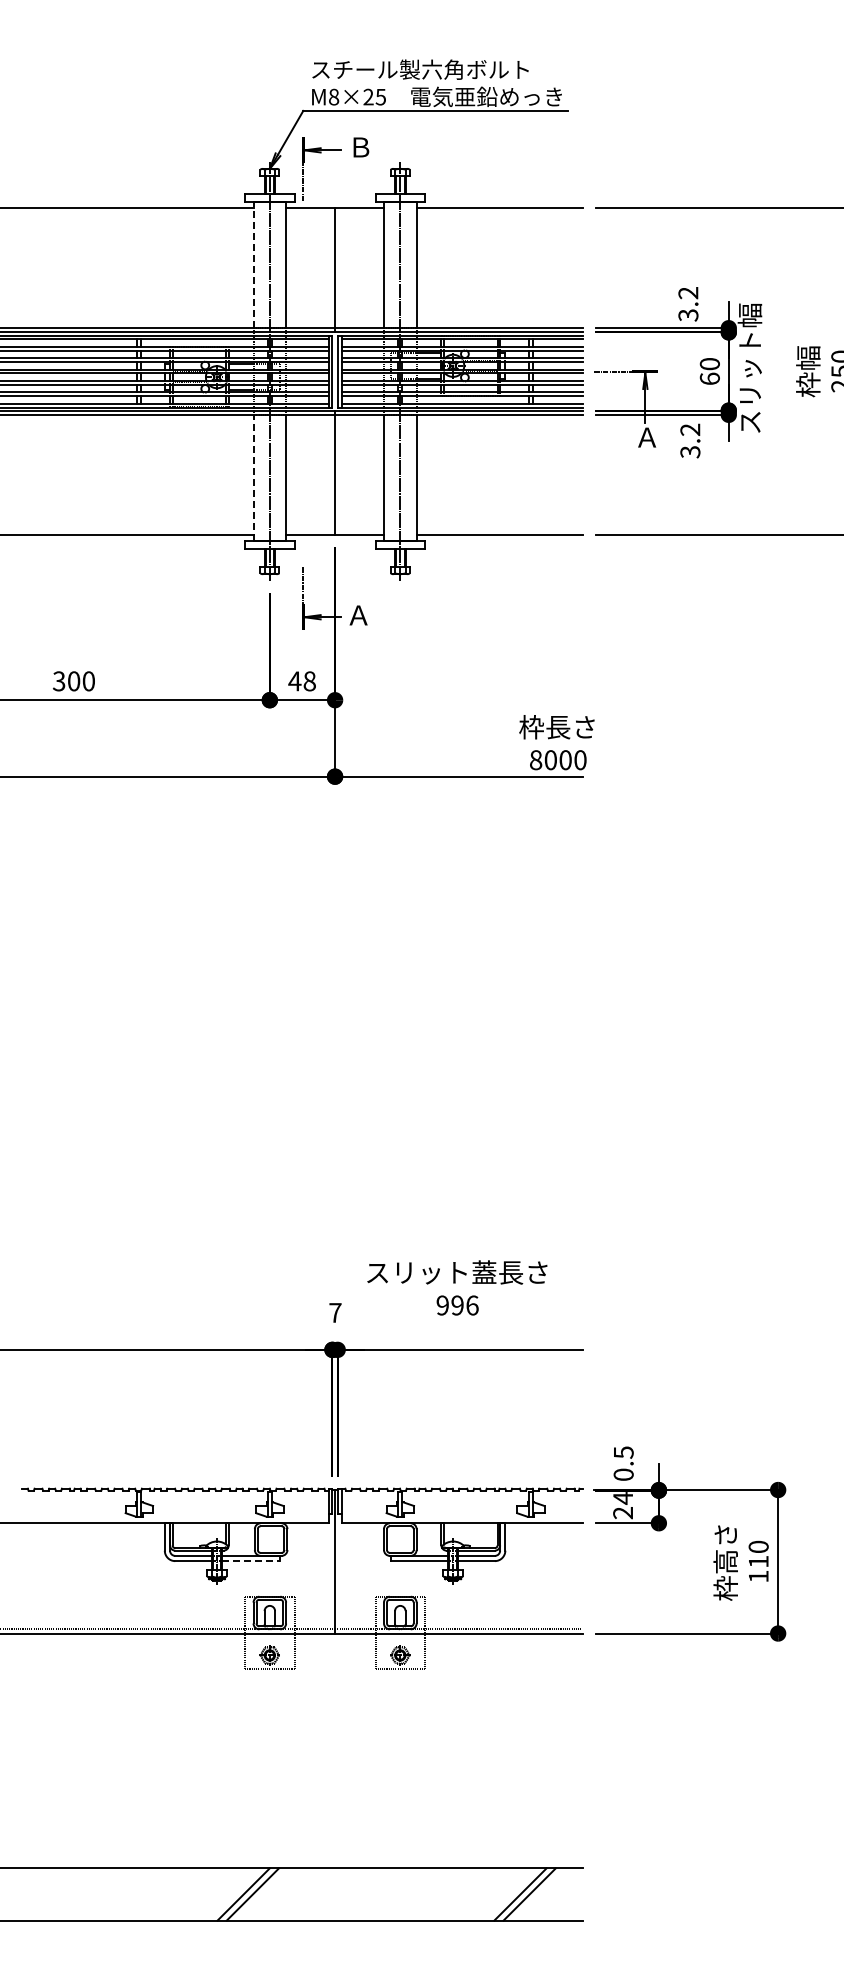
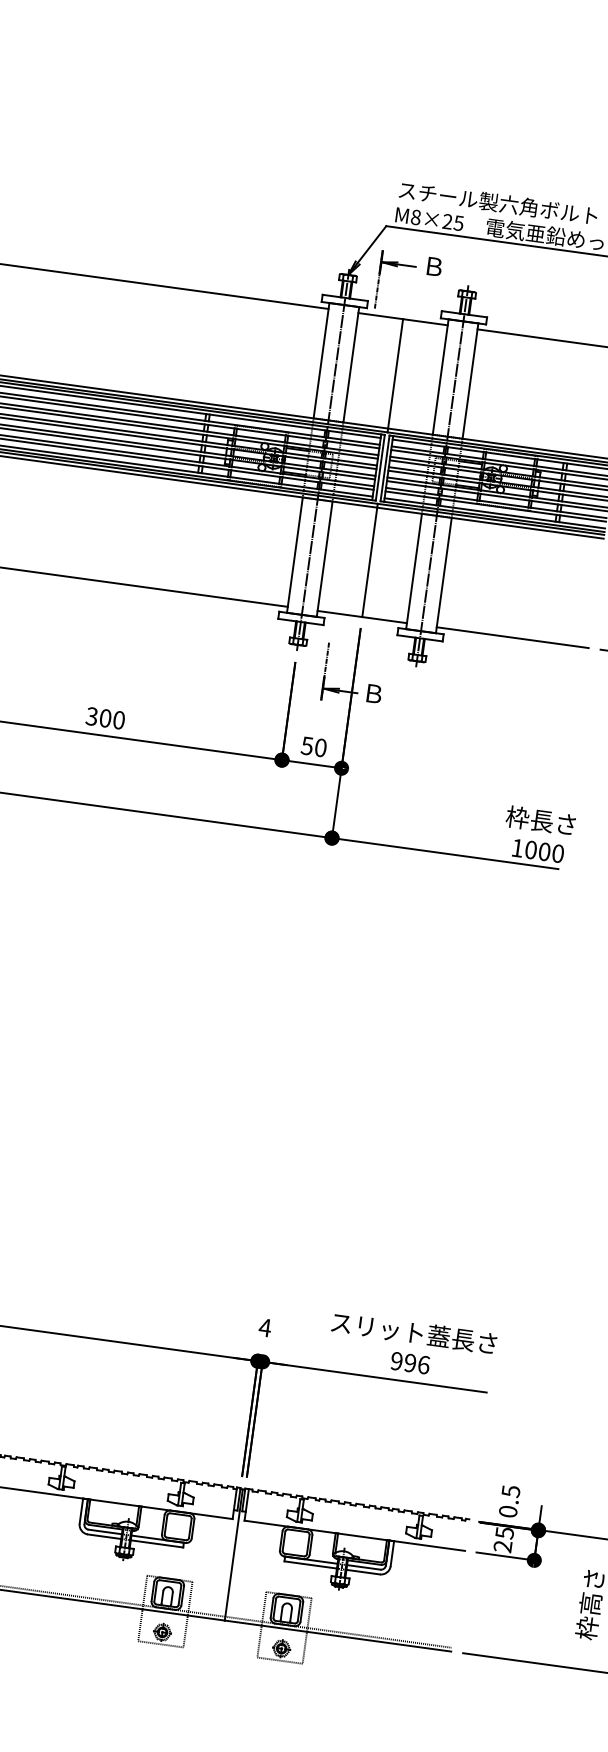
line: (253, 264) -> (321, 360), dashed -> solid
line: (253, 477) -> (294, 554), dashed -> solid
text: (358, 615) -> (373, 693), Ａ -> Ｂ
text: (301, 681) -> (313, 746), 48 -> 50
text: (536, 760) -> (517, 848), 8000 -> 1000
text: (457, 1287) -> (412, 1346), moved
text: (335, 1312) -> (265, 1327), 7 -> 4
text: (623, 1498) -> (505, 1533), 24 -> 25
line: (250, 1561) -> (156, 1544), dashed -> solid

